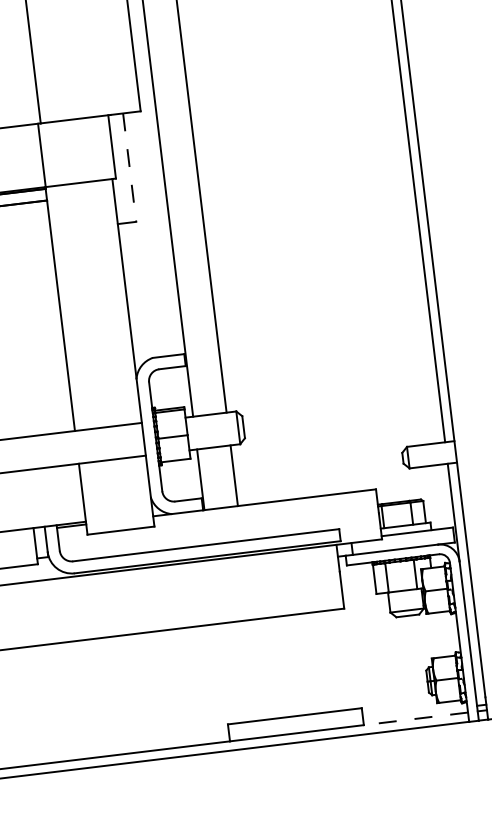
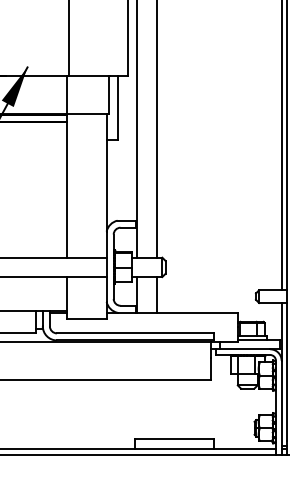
line: (129, 167) -> (117, 108), dashed -> solid
line: (416, 719) -> (245, 449), dashed -> solid

